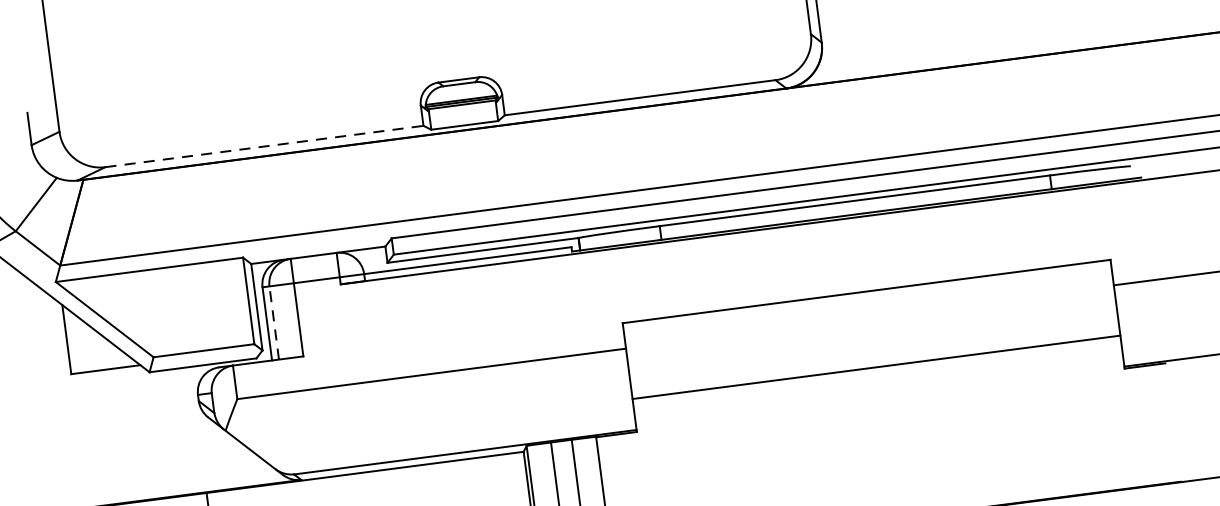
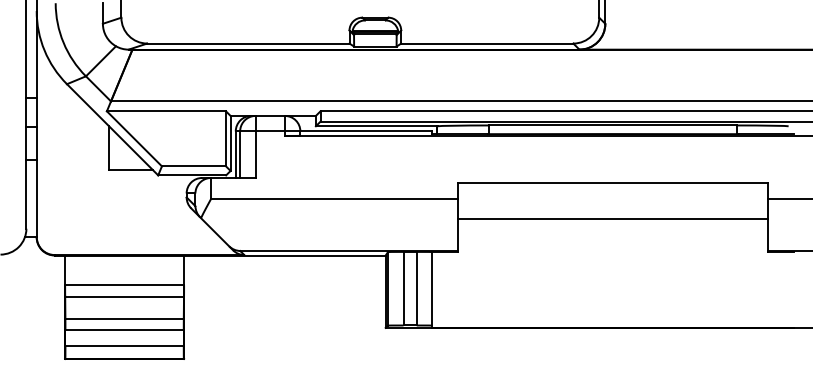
line: (264, 146) -> (248, 43), dashed -> solid
line: (274, 322) -> (240, 154), dashed -> solid
line: (877, 367) -> (613, 219), moved

